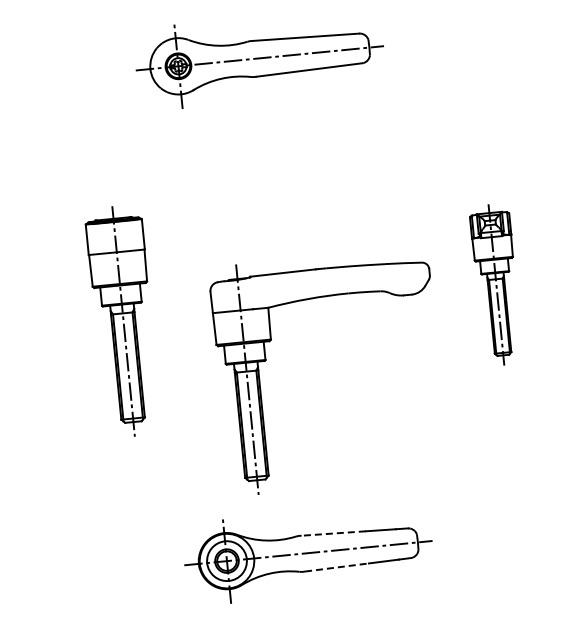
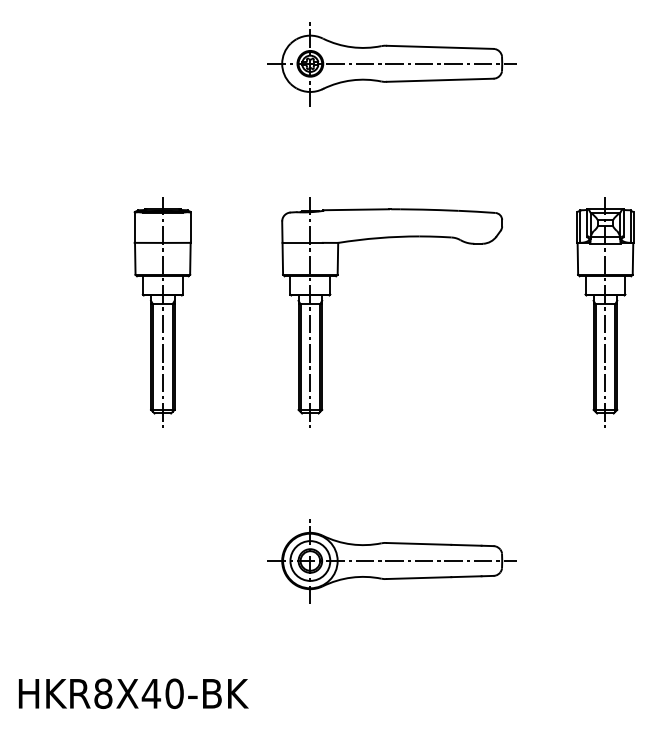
part: (496, 285) -> (605, 312), size x1.43
part: (123, 321) -> (162, 312), moved
part: (266, 359) -> (331, 294), moved
line: (332, 533) -> (418, 543), dashed -> solid
line: (337, 567) -> (419, 578), dashed -> solid

